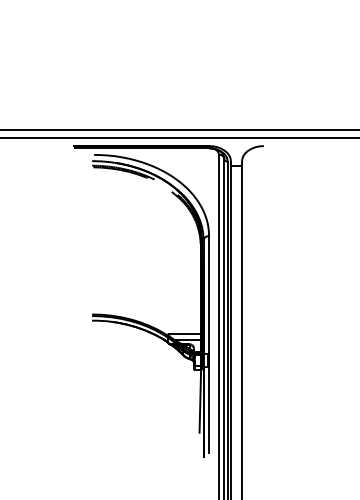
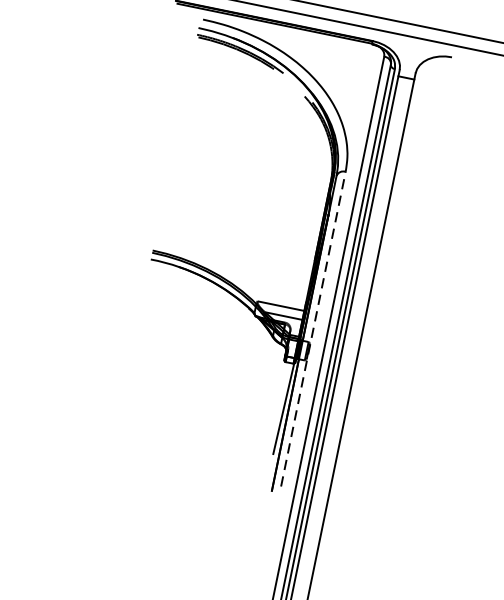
line: (209, 344) -> (314, 328), solid -> dashed

